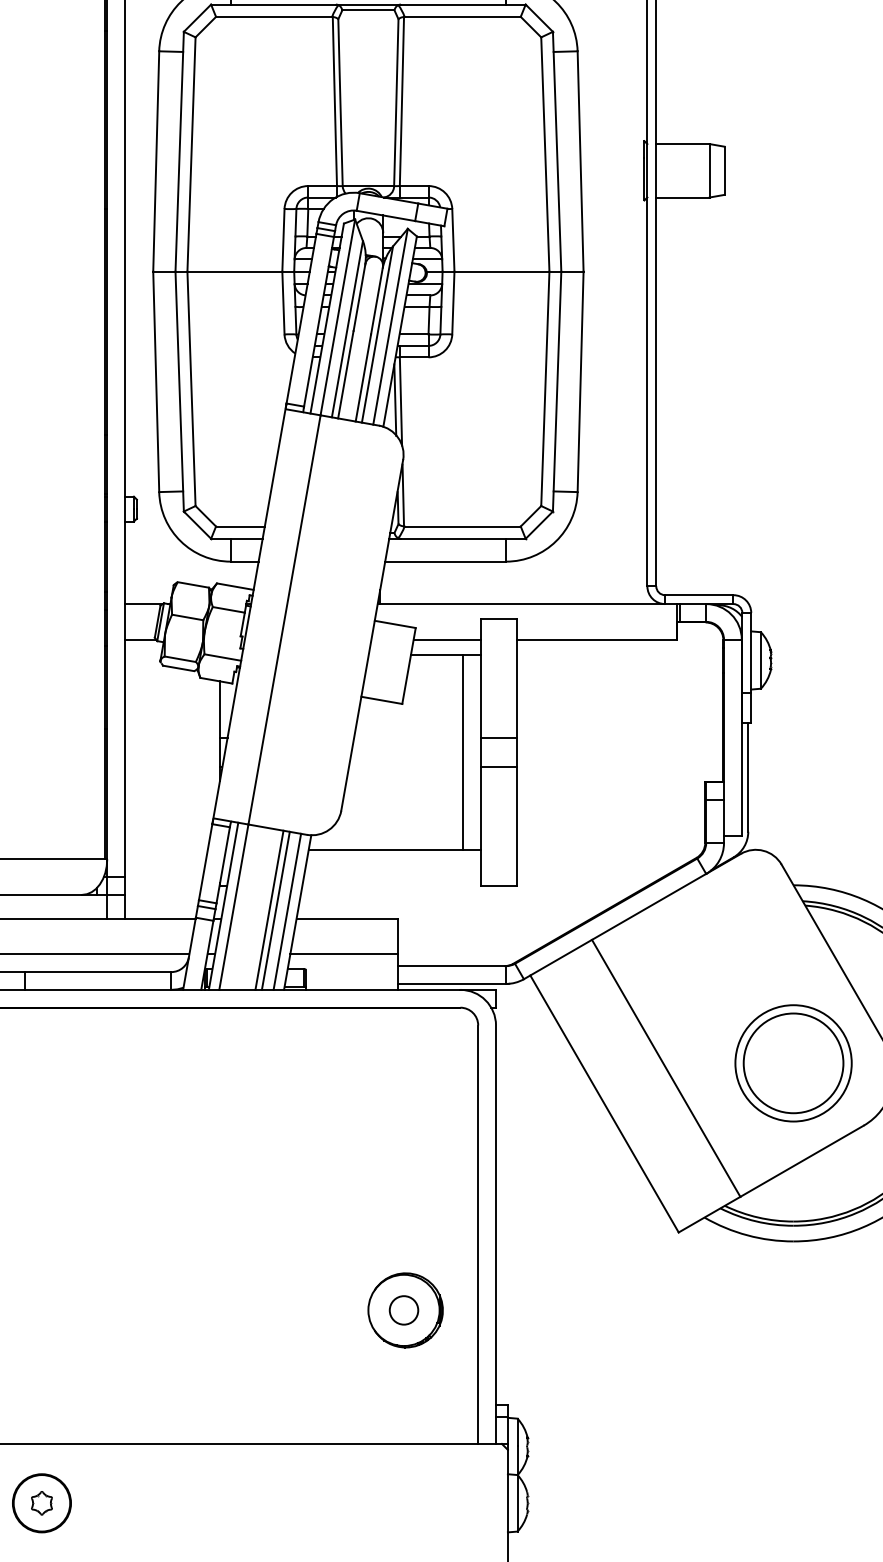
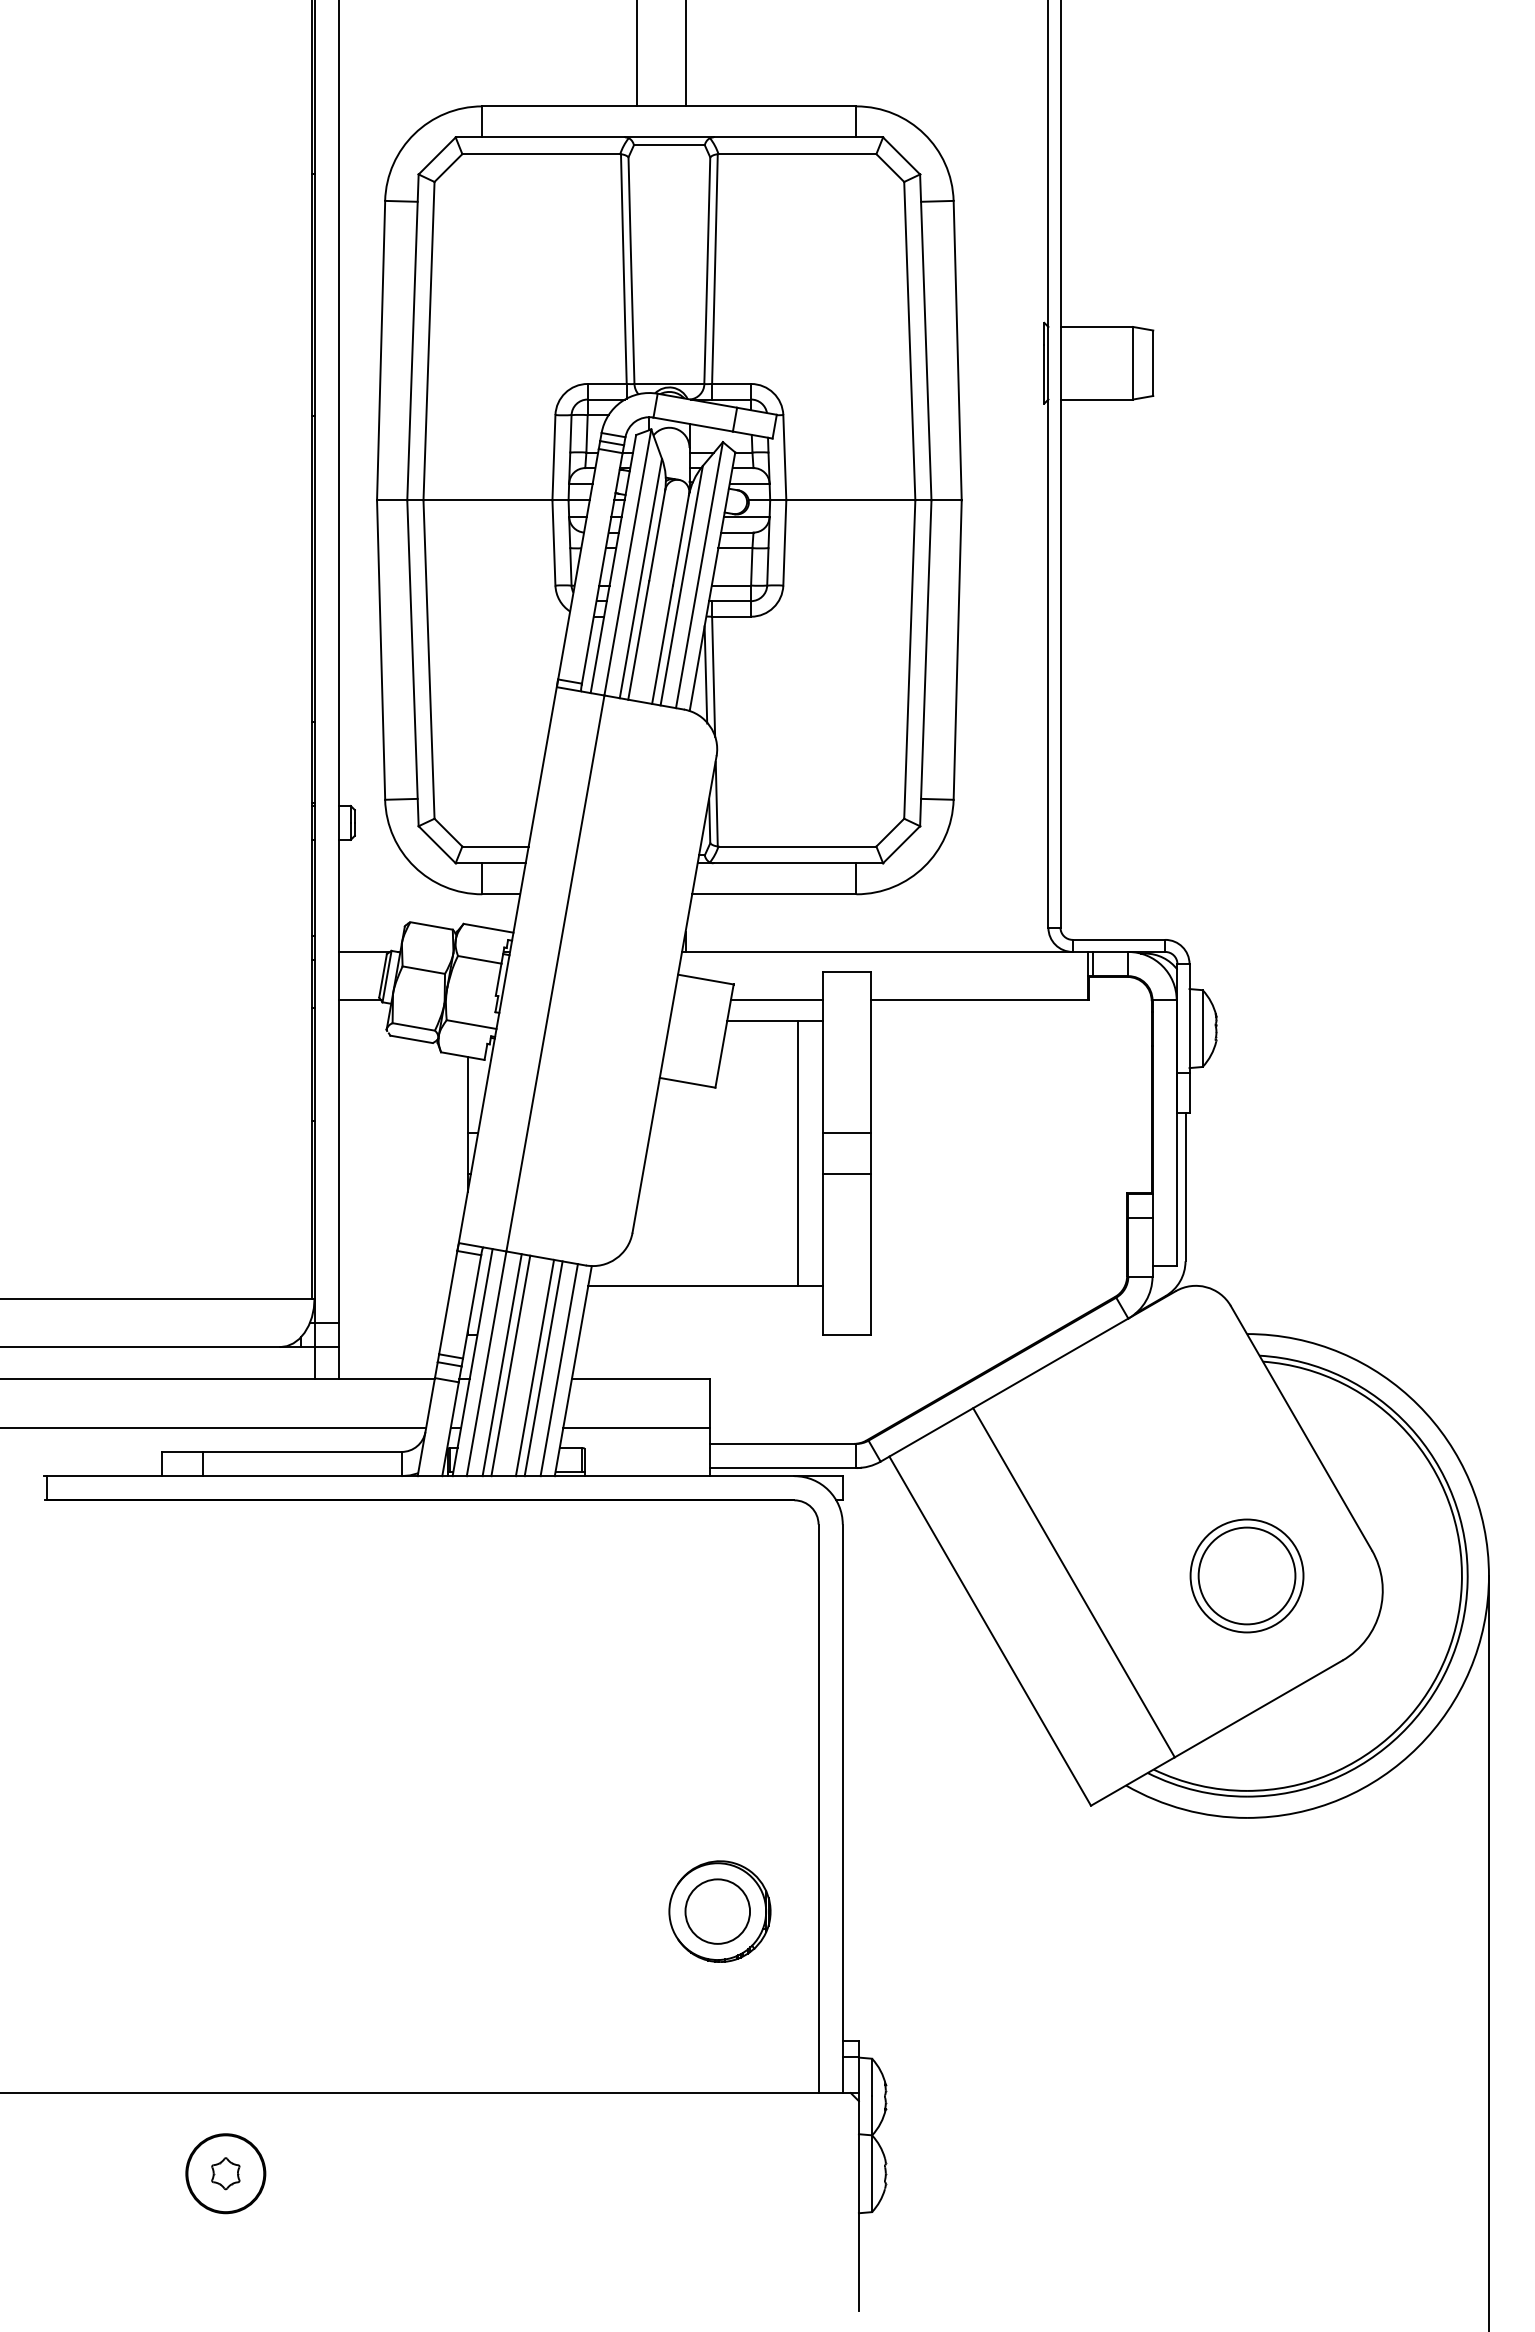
line: (244, 908) -> (501, 1365), added
line: (251, 908) -> (510, 1365), added
part: (793, 1063) -> (1246, 1575), size x0.71
circle: (403, 1310) -> (717, 1911), size x1.67

